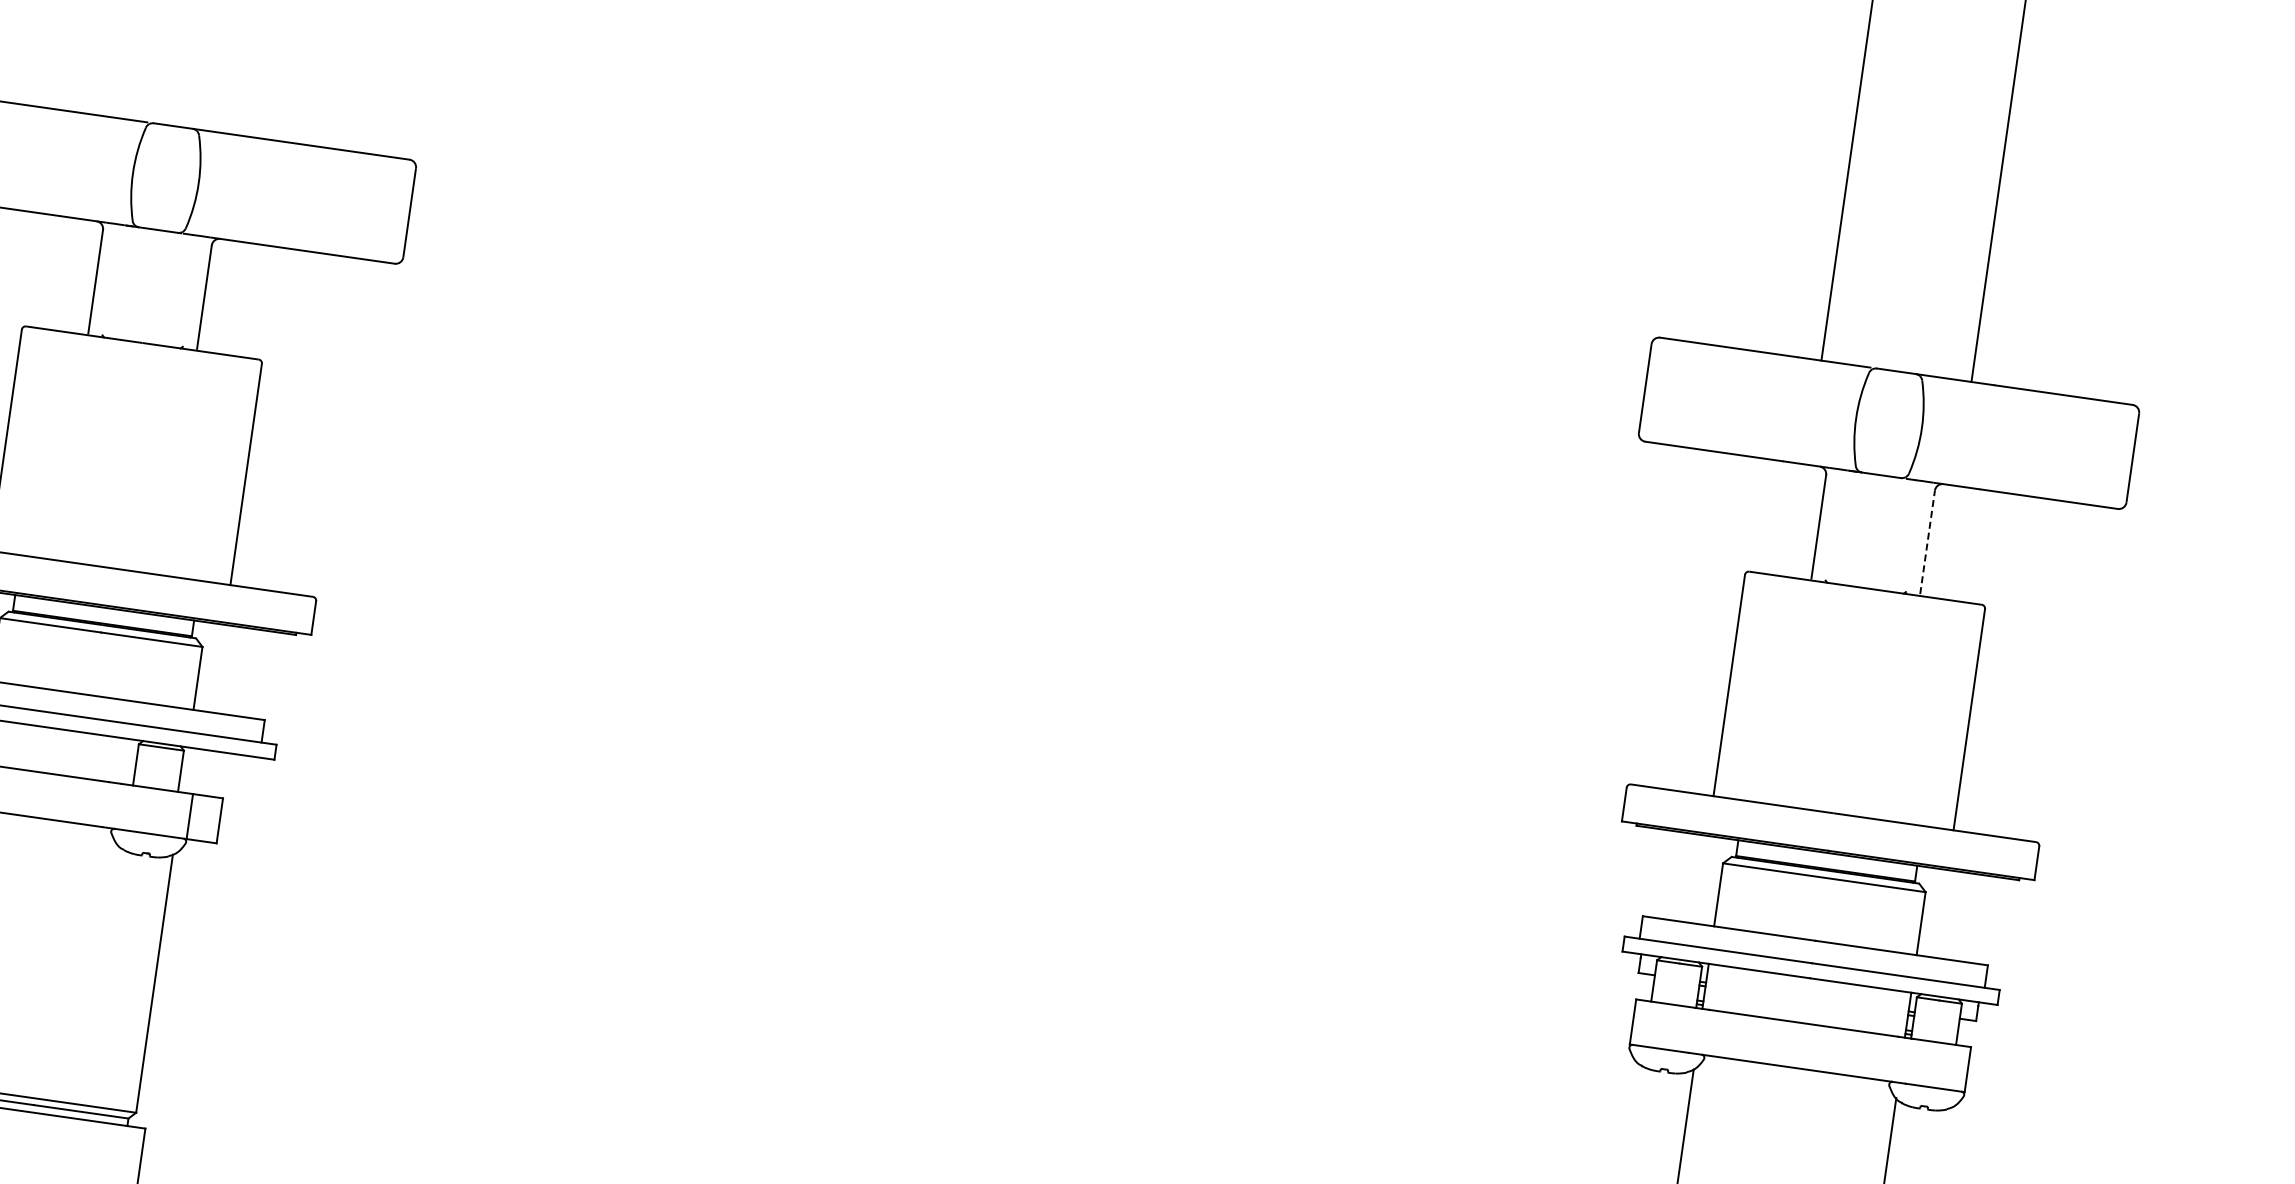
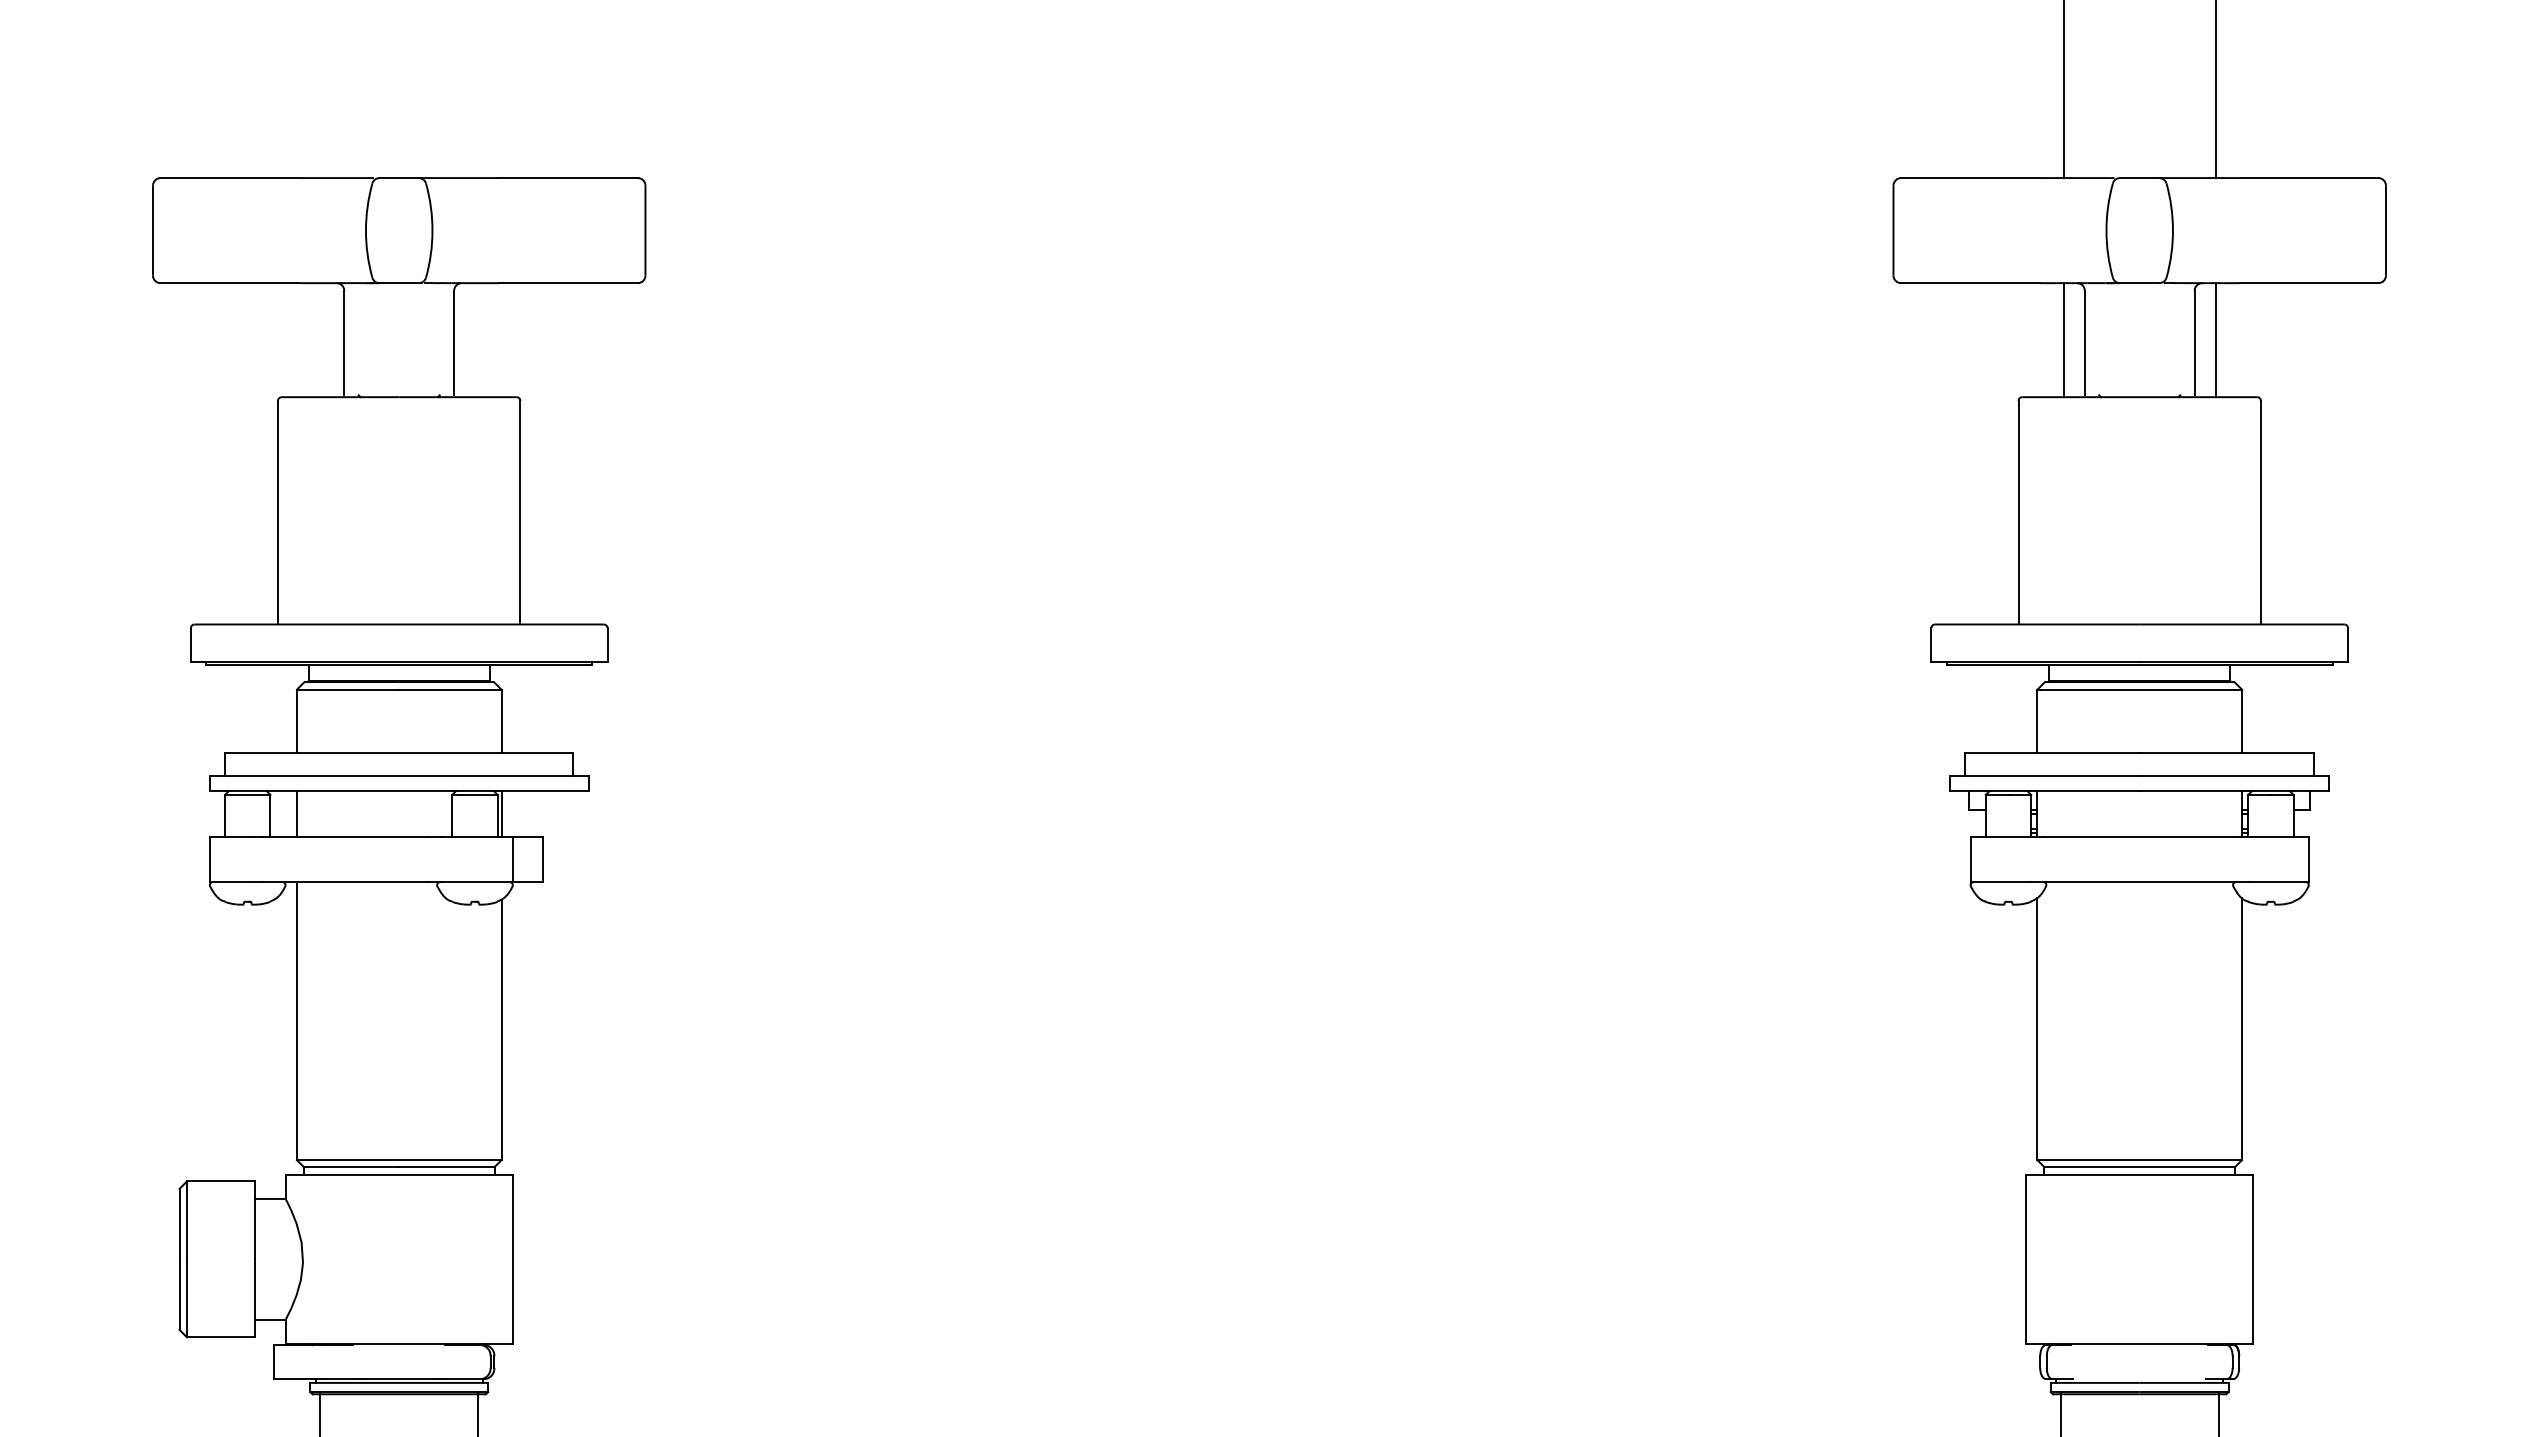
line: (1798, 521) -> (2063, 340), added
line: (1927, 541) -> (2194, 342), dashed -> solid
line: (1948, 542) -> (2215, 340), added
line: (185, 769) -> (501, 813), added

